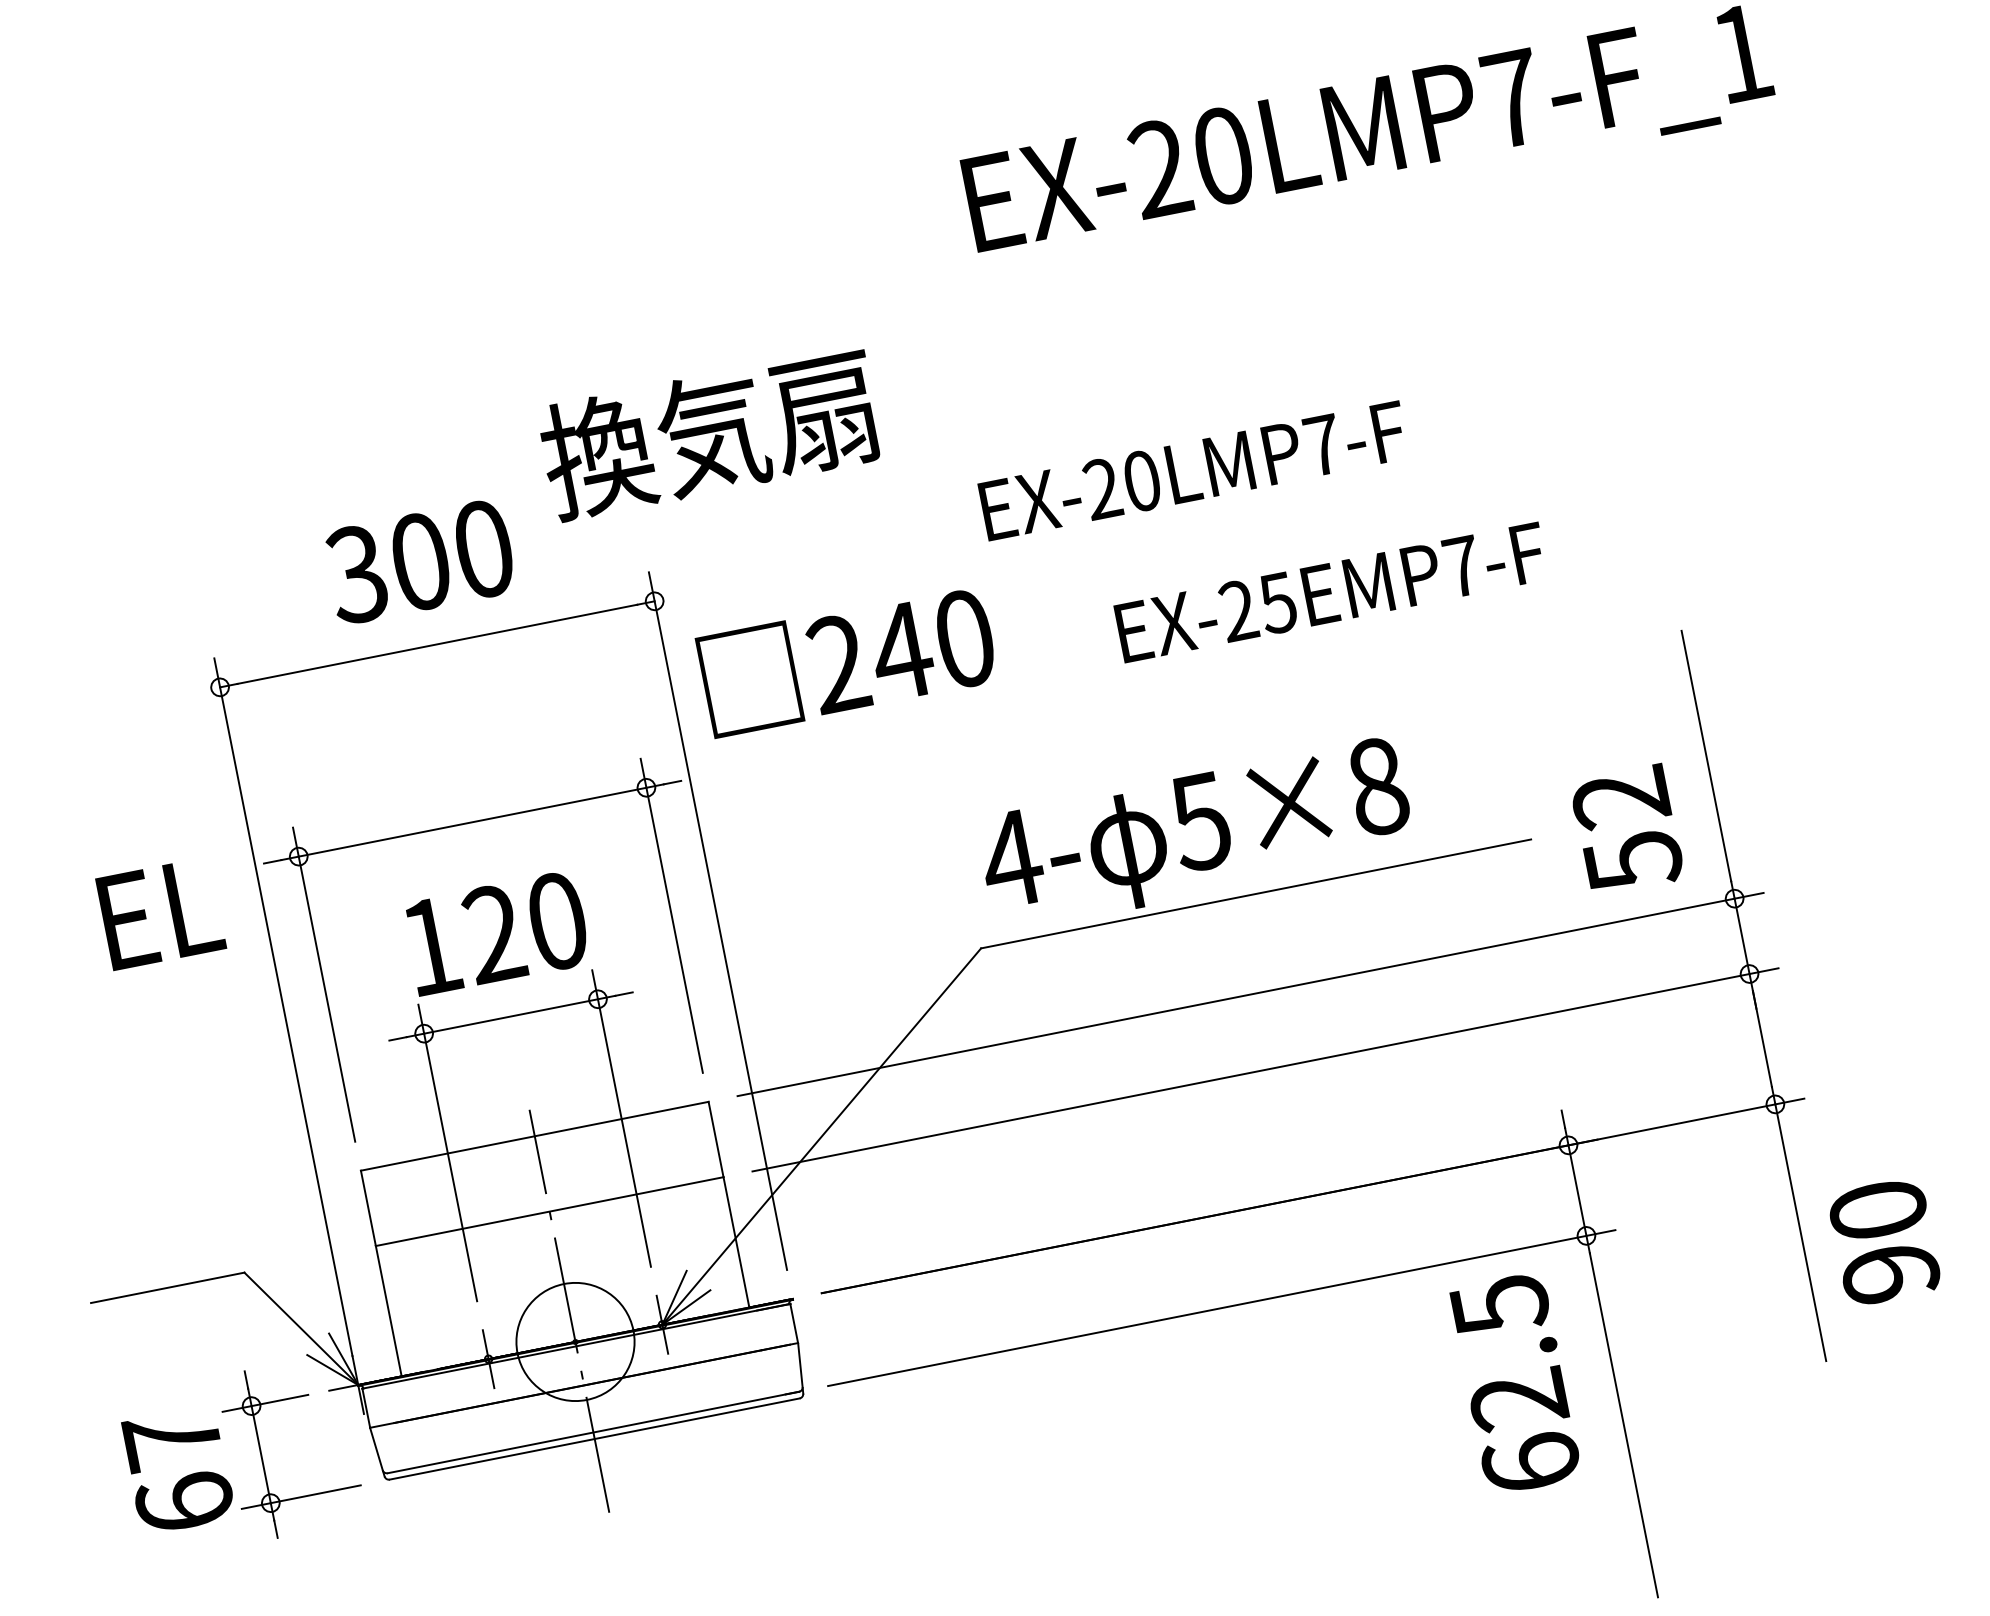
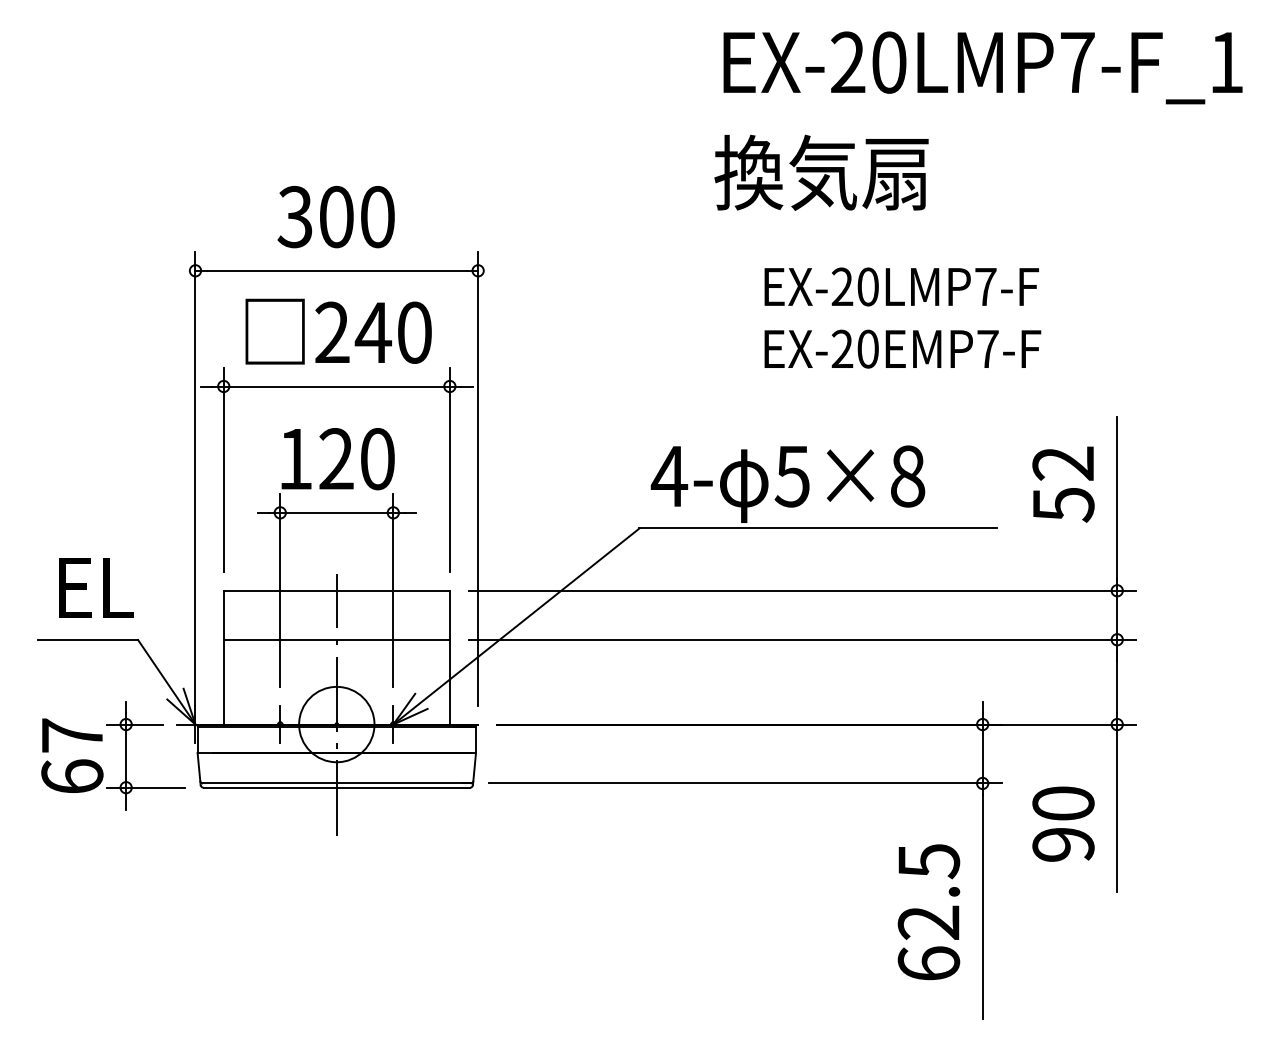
text: (709, 433) -> (821, 172), moved
text: (1193, 470) -> (901, 286), moved
text: (1276, 602) -> (867, 348), EX-25EMP7-F -> EX-20EMP7-F
text: (847, 660) -> (338, 331), moved
text: (1627, 830) -> (1063, 484), moved
text: (160, 912) -> (96, 587), moved
text: (1884, 1240) -> (1063, 823), moved
text: (1514, 1384) -> (928, 912), moved

